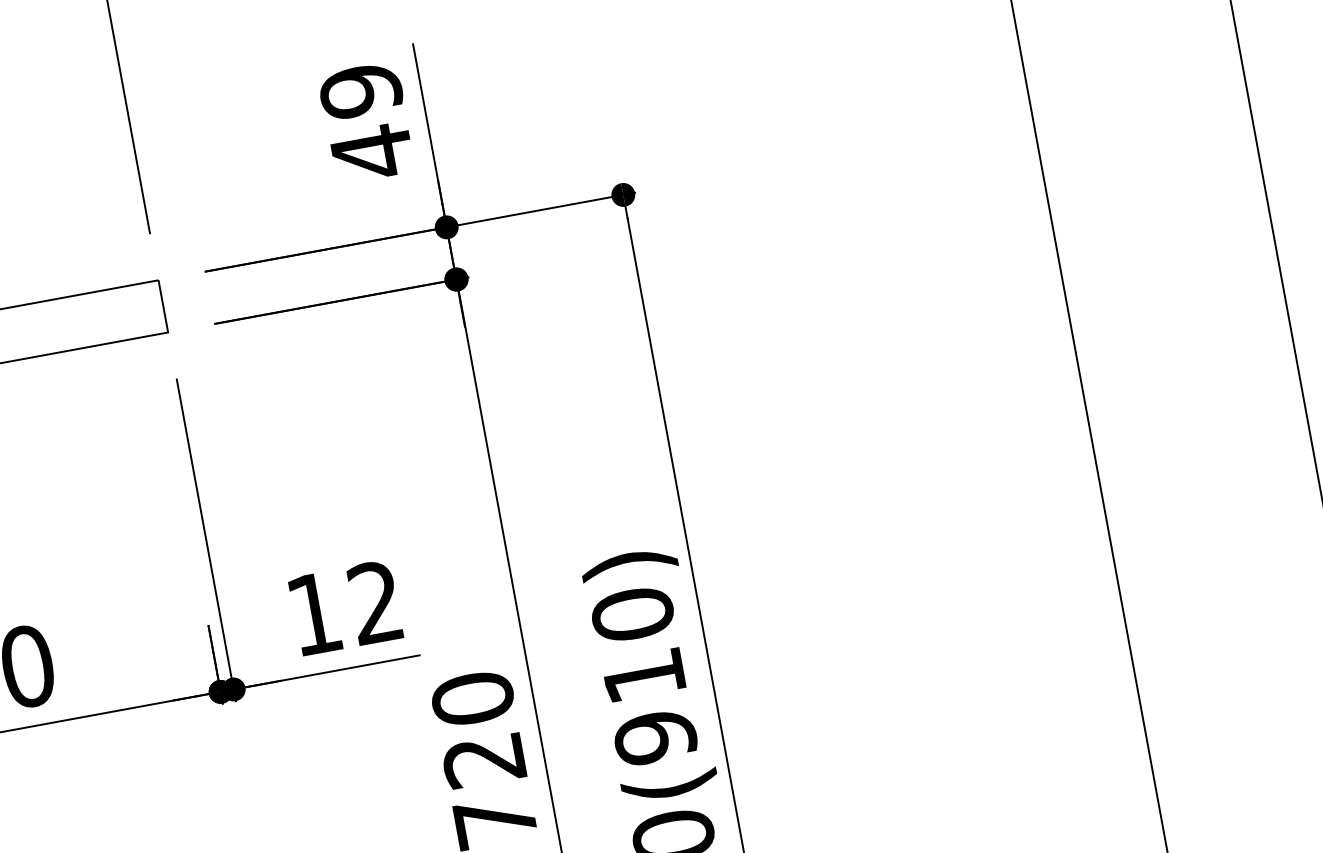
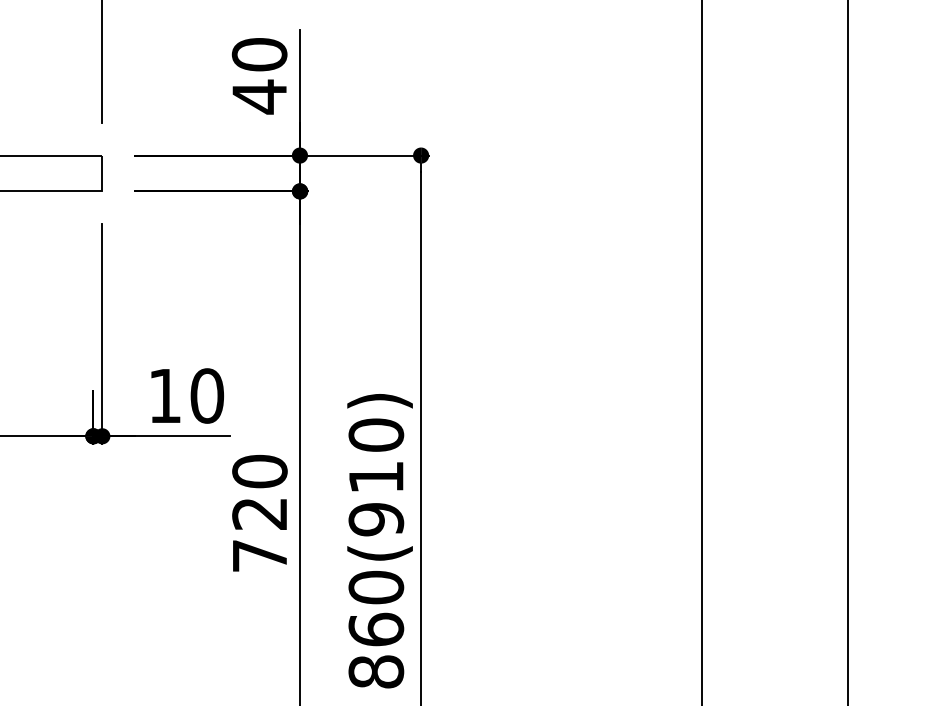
text: (360, 90) -> (259, 54), 49 -> 40
text: (376, 601) -> (207, 395), 12 -> 10

